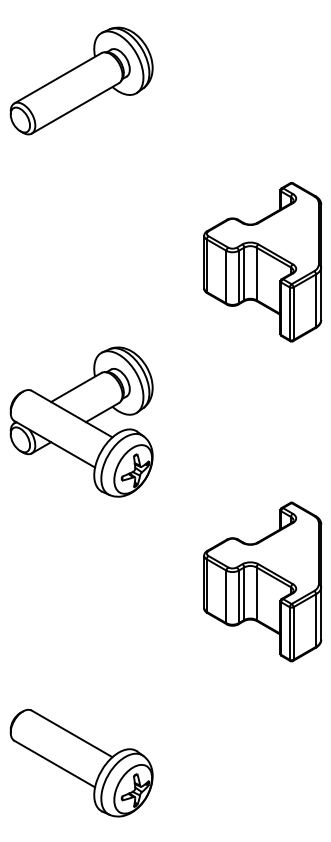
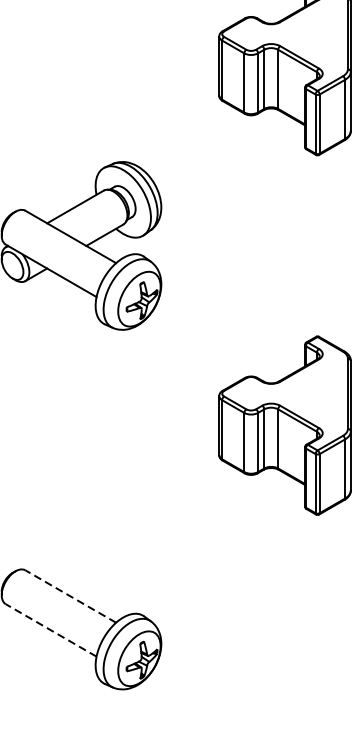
line: (72, 733) -> (71, 596), solid -> dashed
line: (54, 764) -> (50, 630), solid -> dashed

